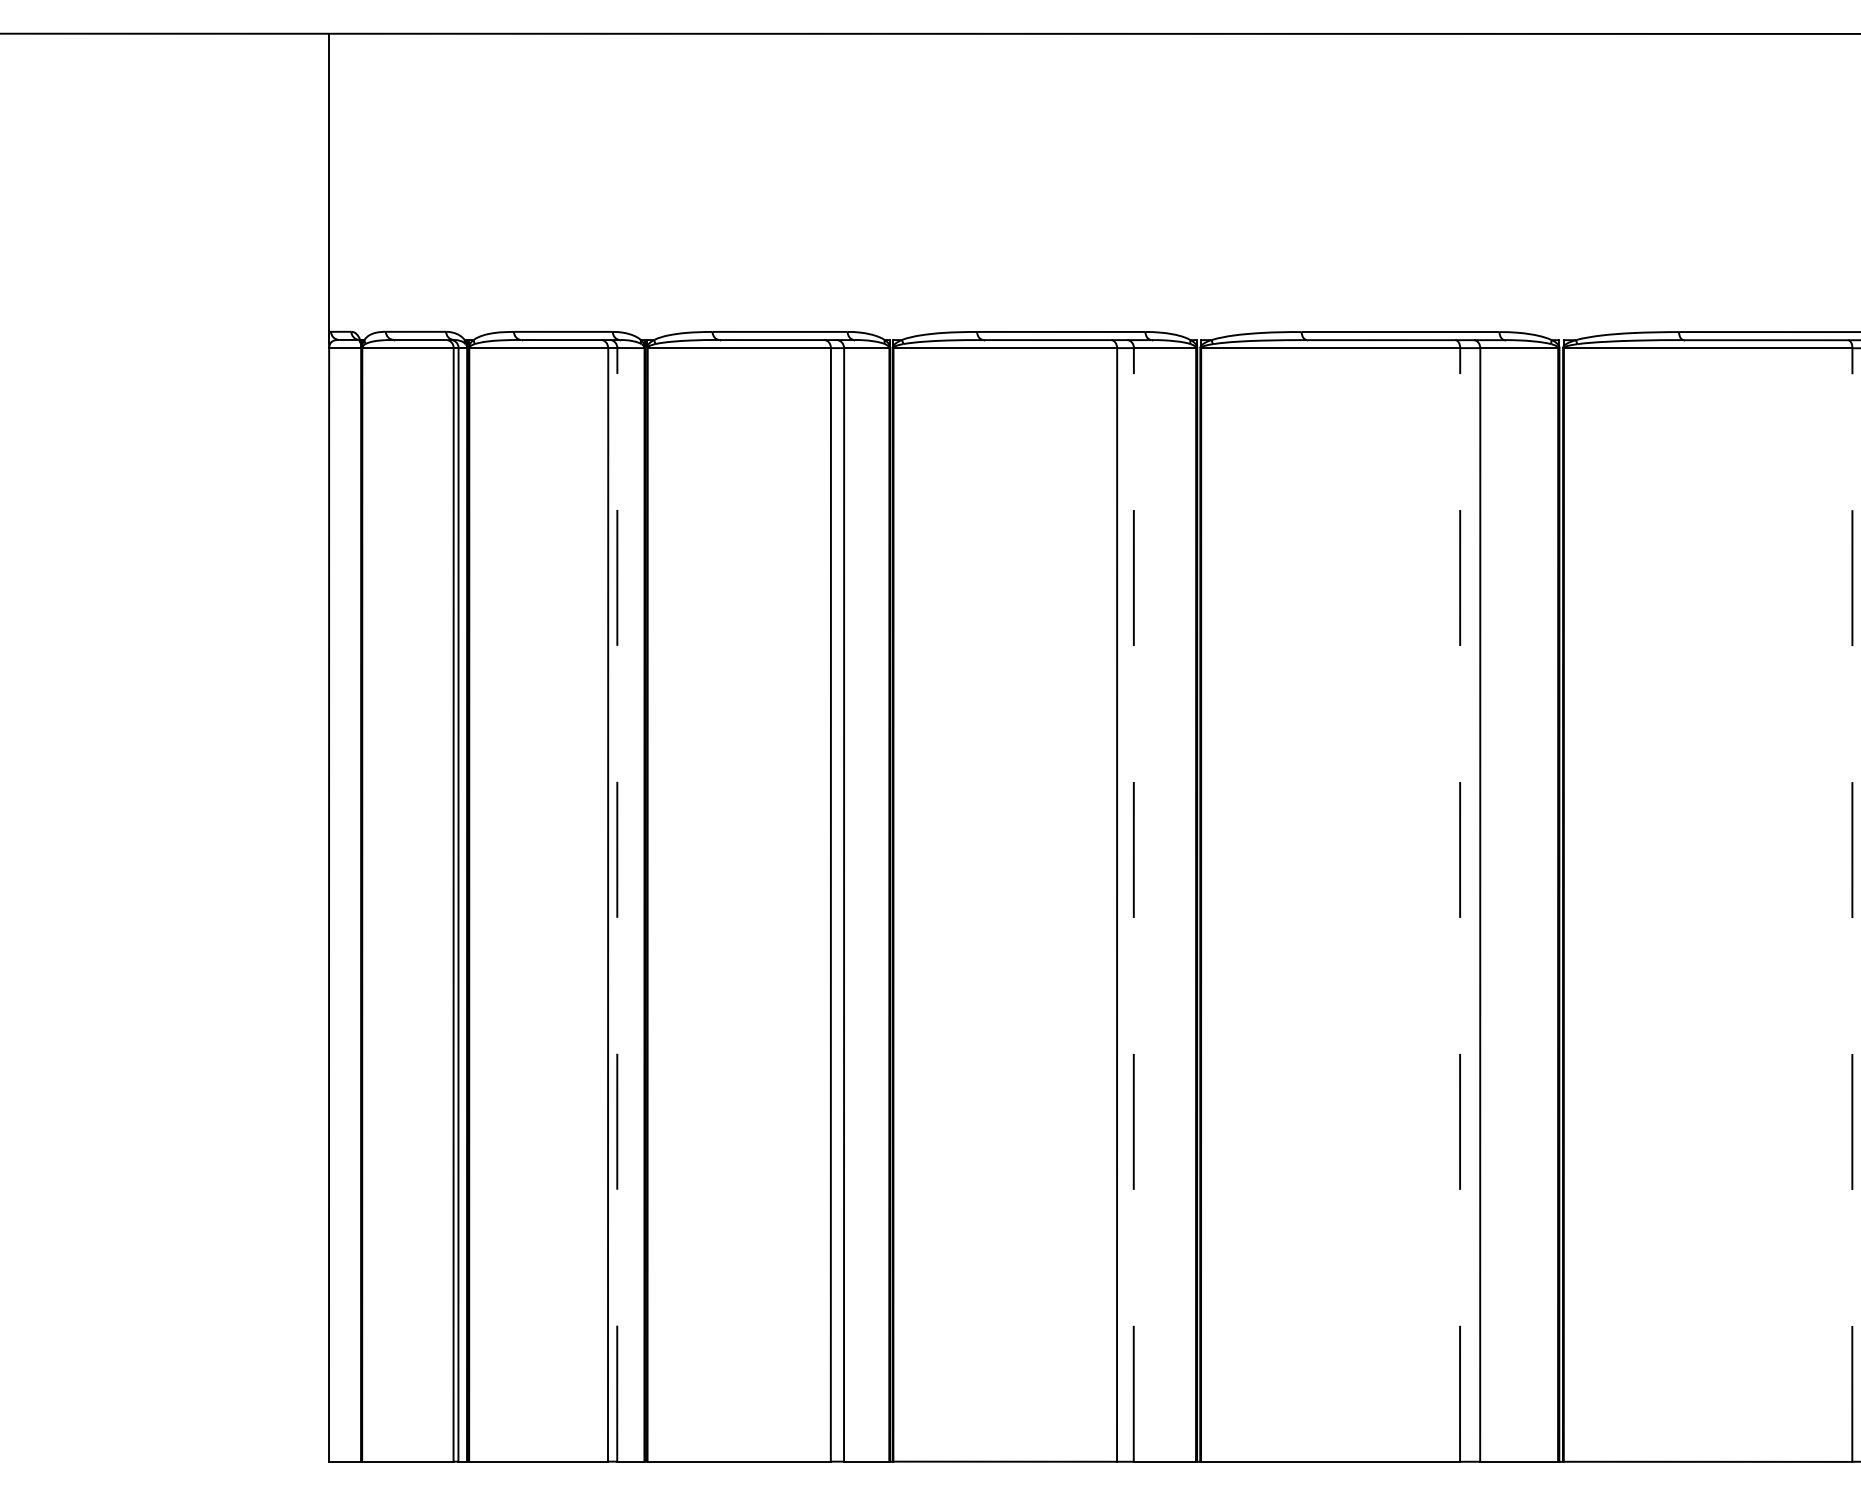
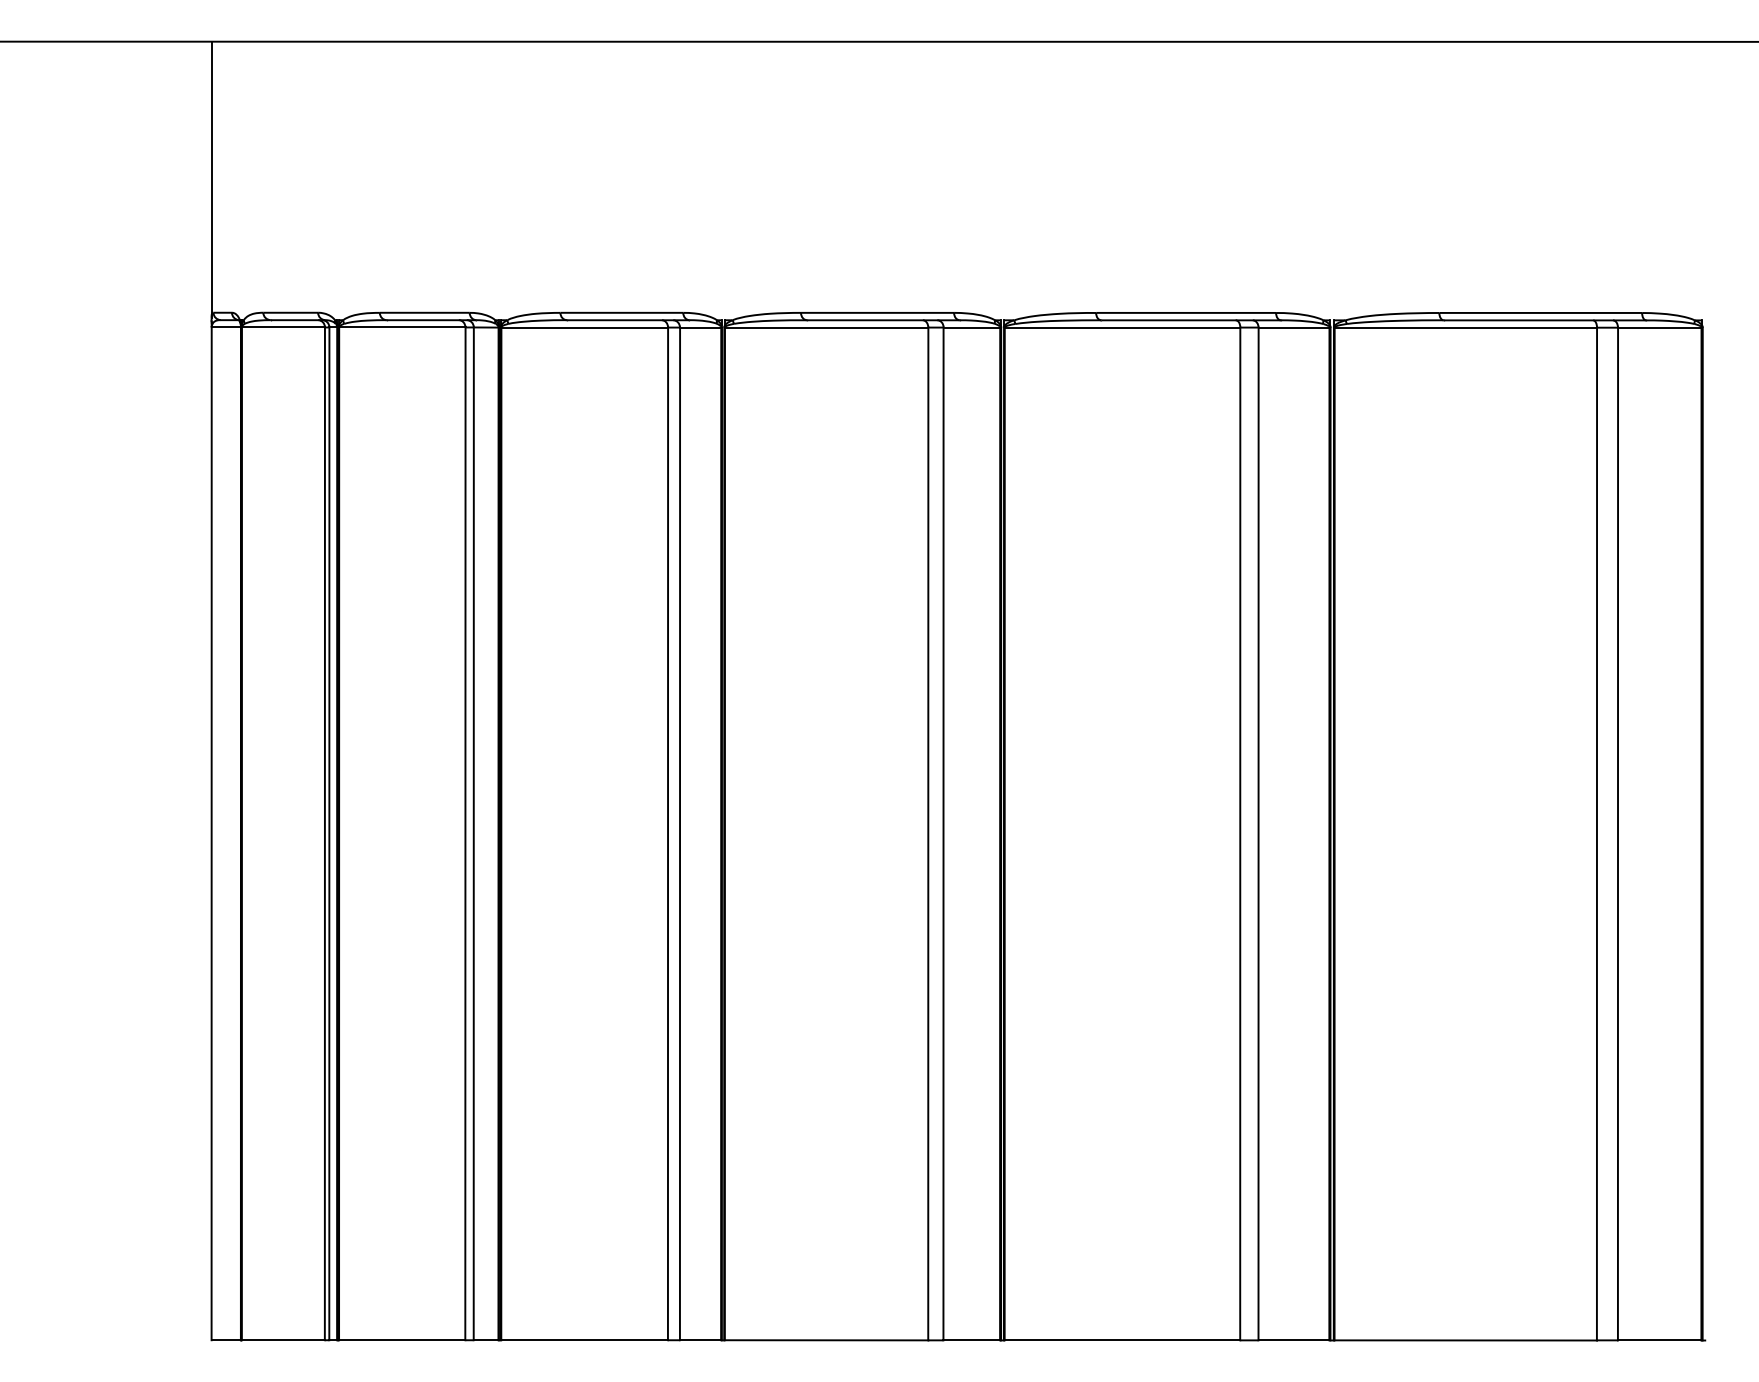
line: (616, 904) -> (473, 833), dashed -> solid
line: (1133, 904) -> (943, 833), dashed -> solid
line: (1460, 904) -> (1240, 833), dashed -> solid
line: (1851, 904) -> (1596, 833), dashed -> solid

